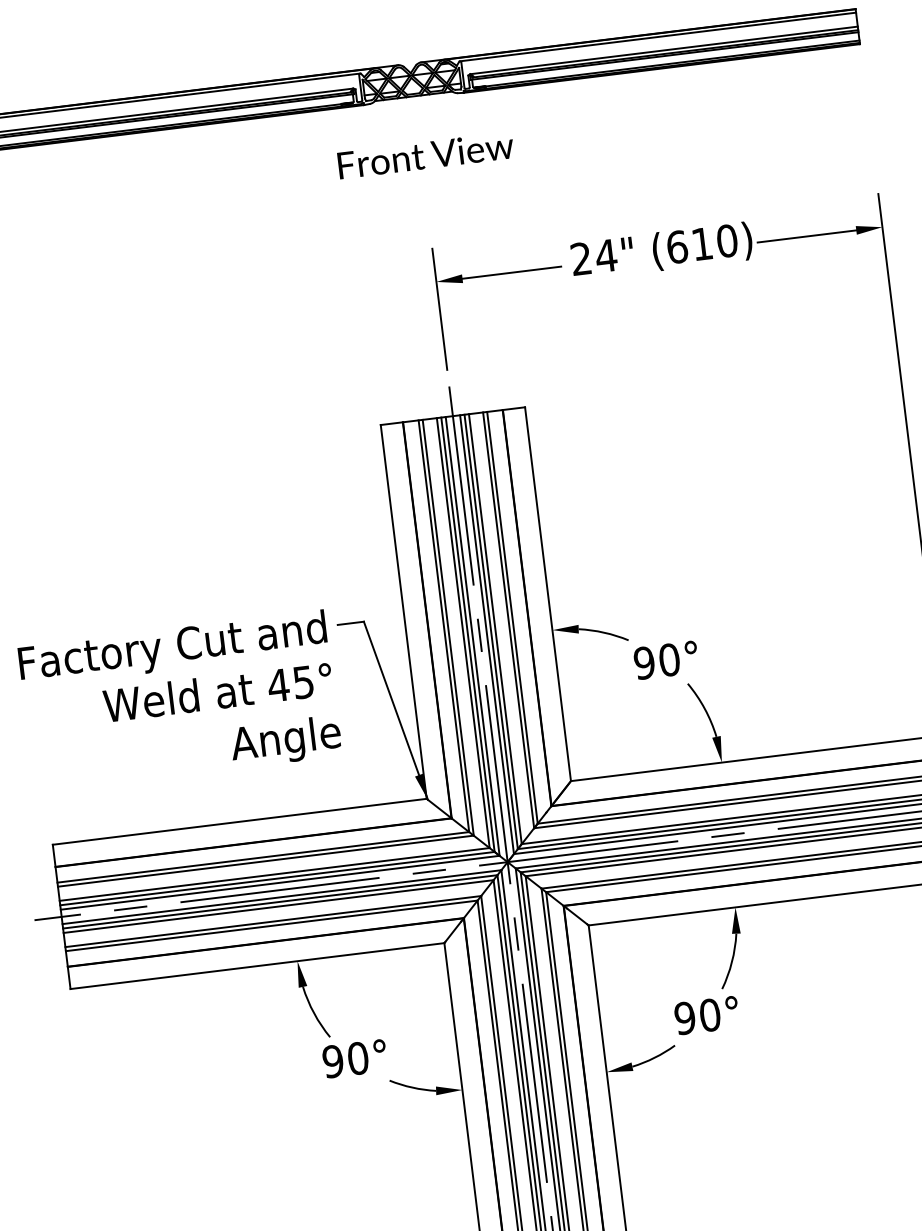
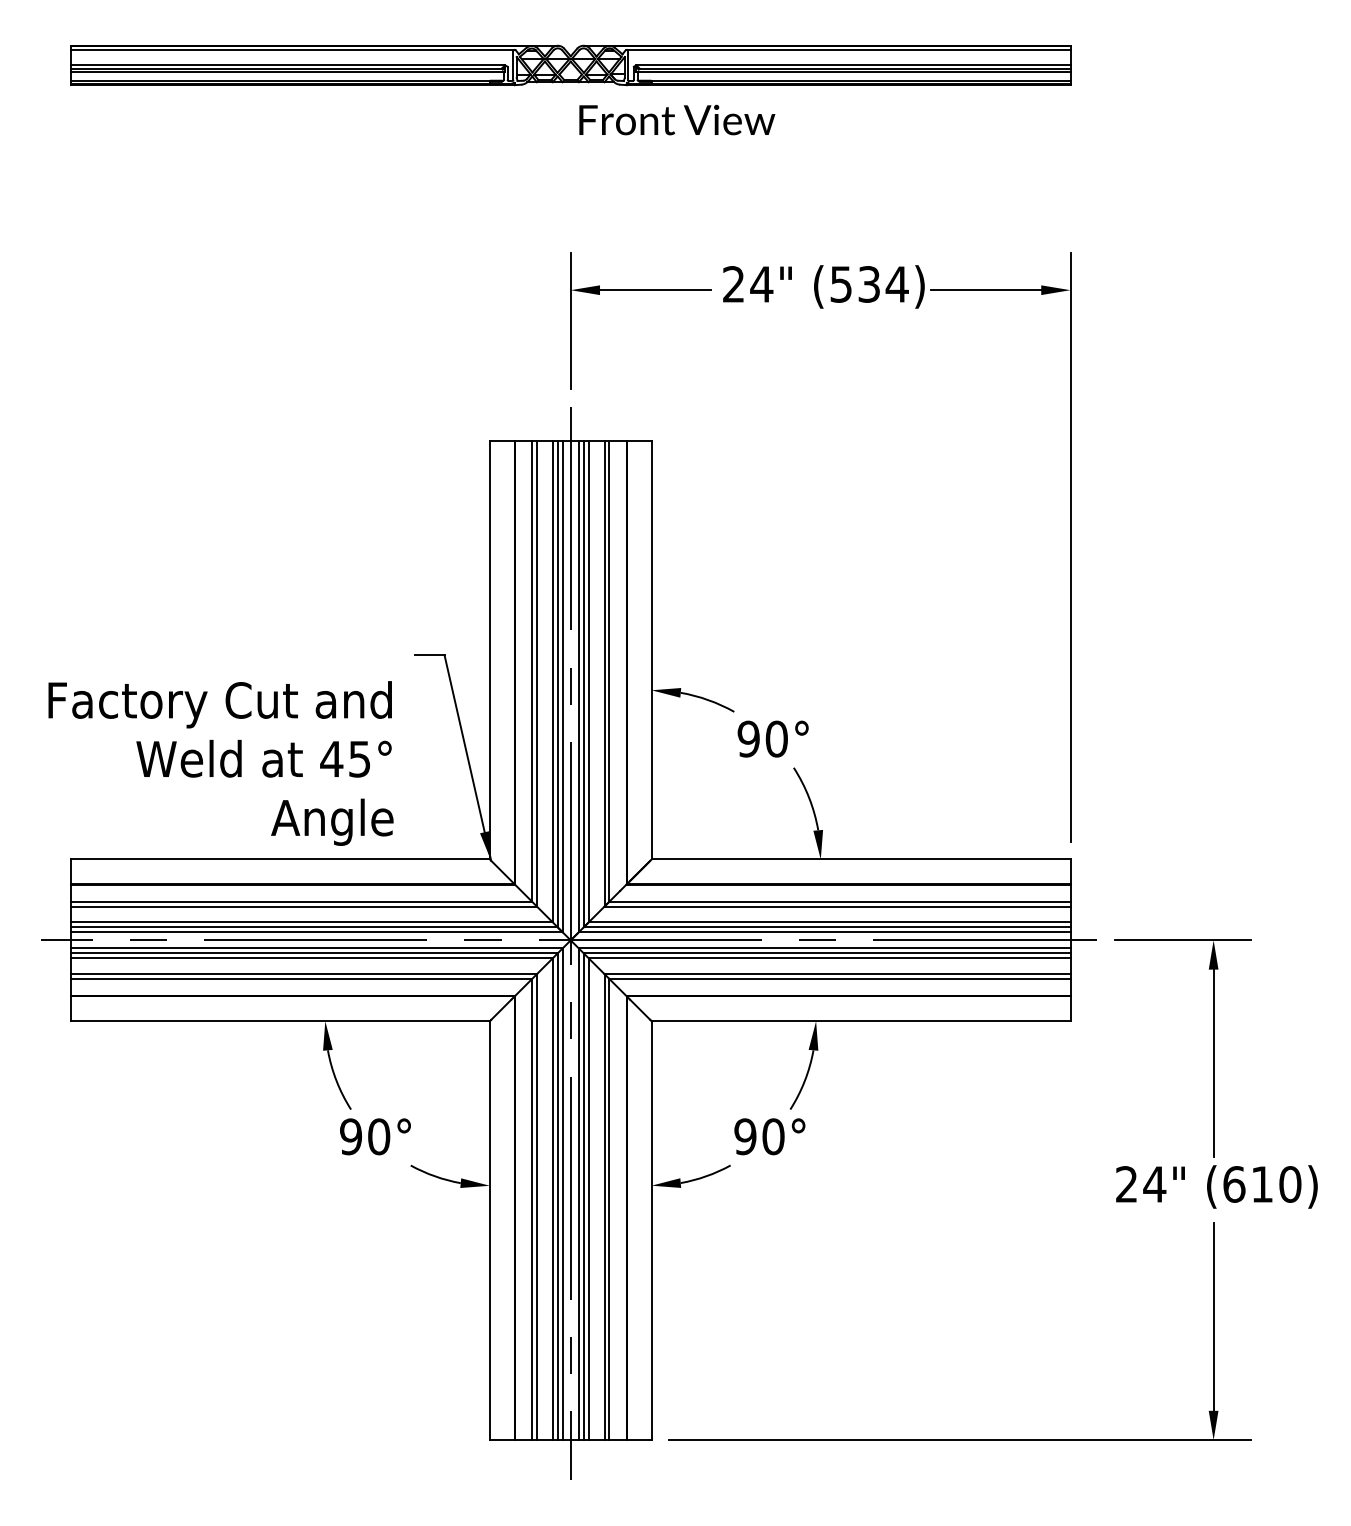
text: (426, 154) -> (677, 119), moved
text: (702, 244) -> (869, 284), (610) -> (534)
text: (179, 701) -> (220, 763), moved

